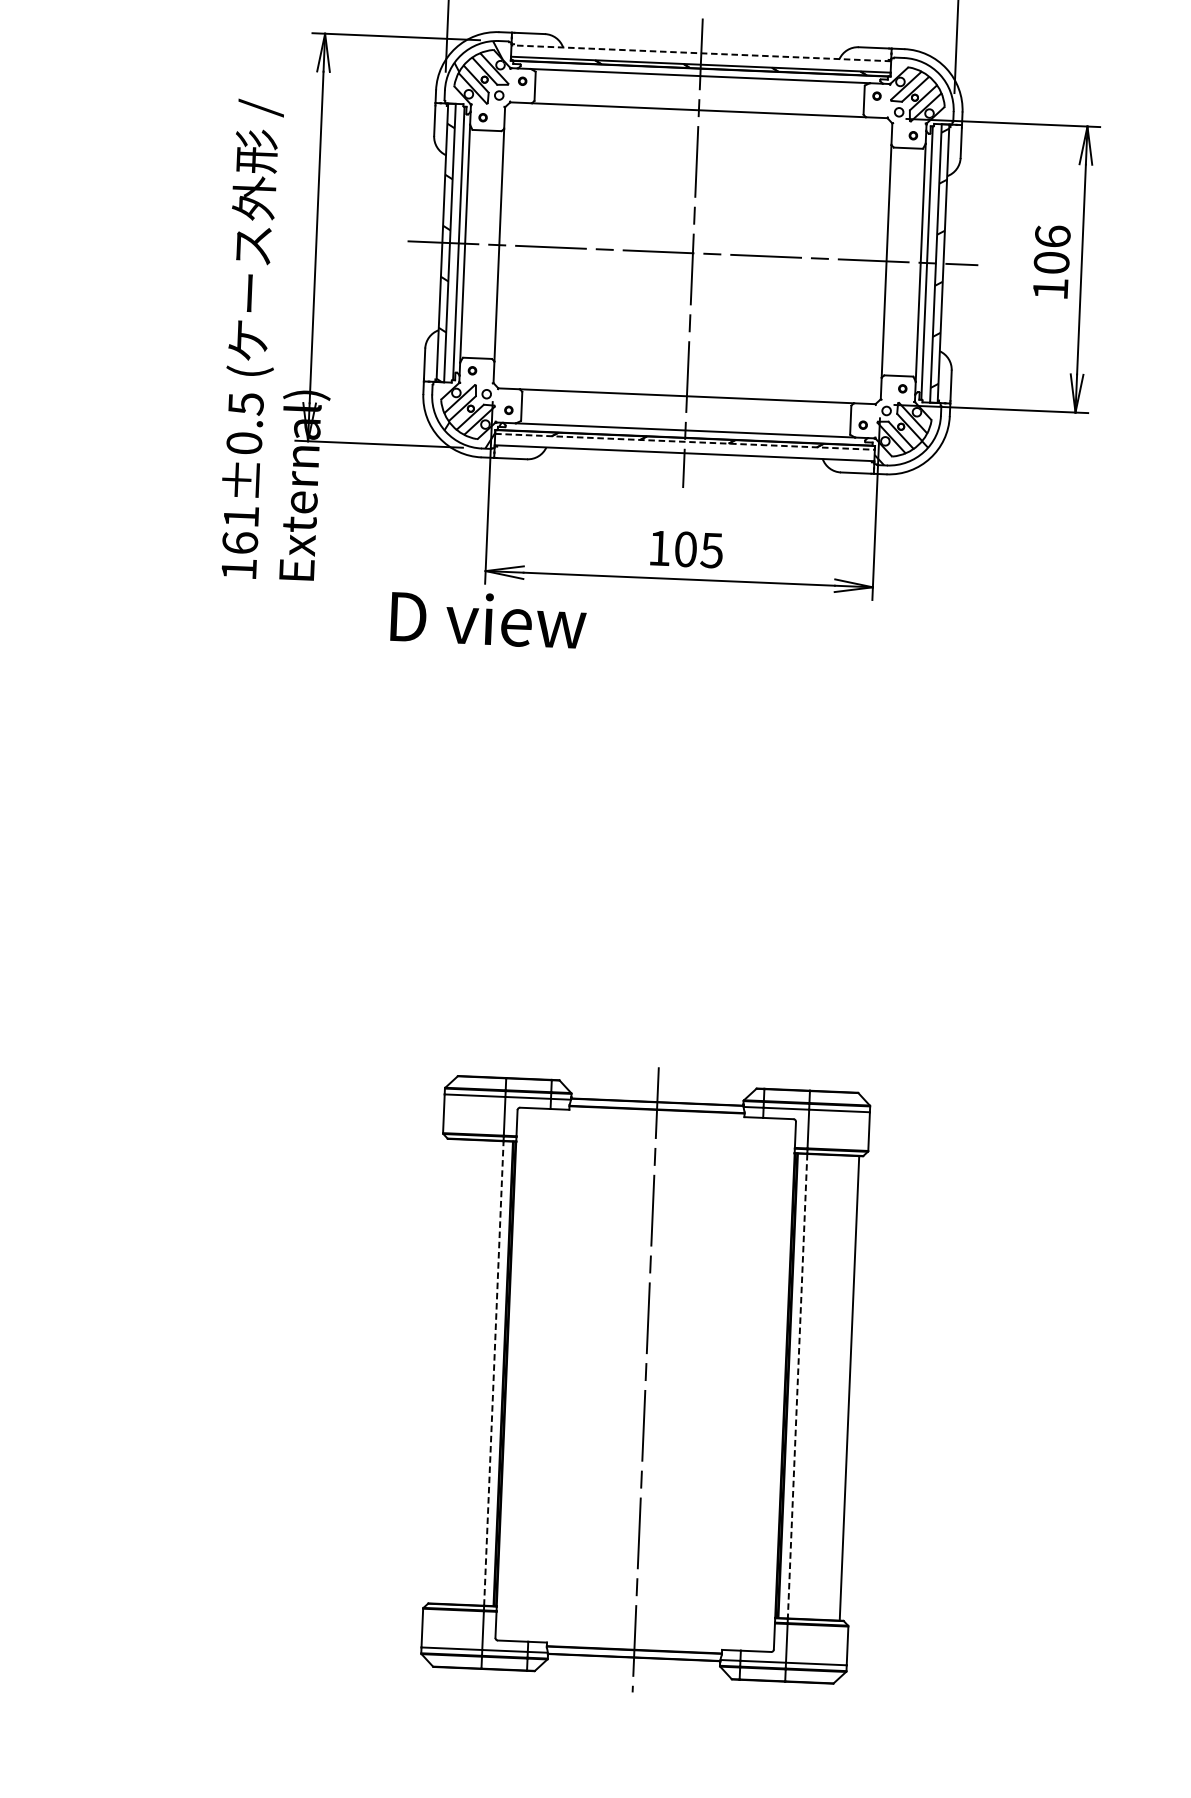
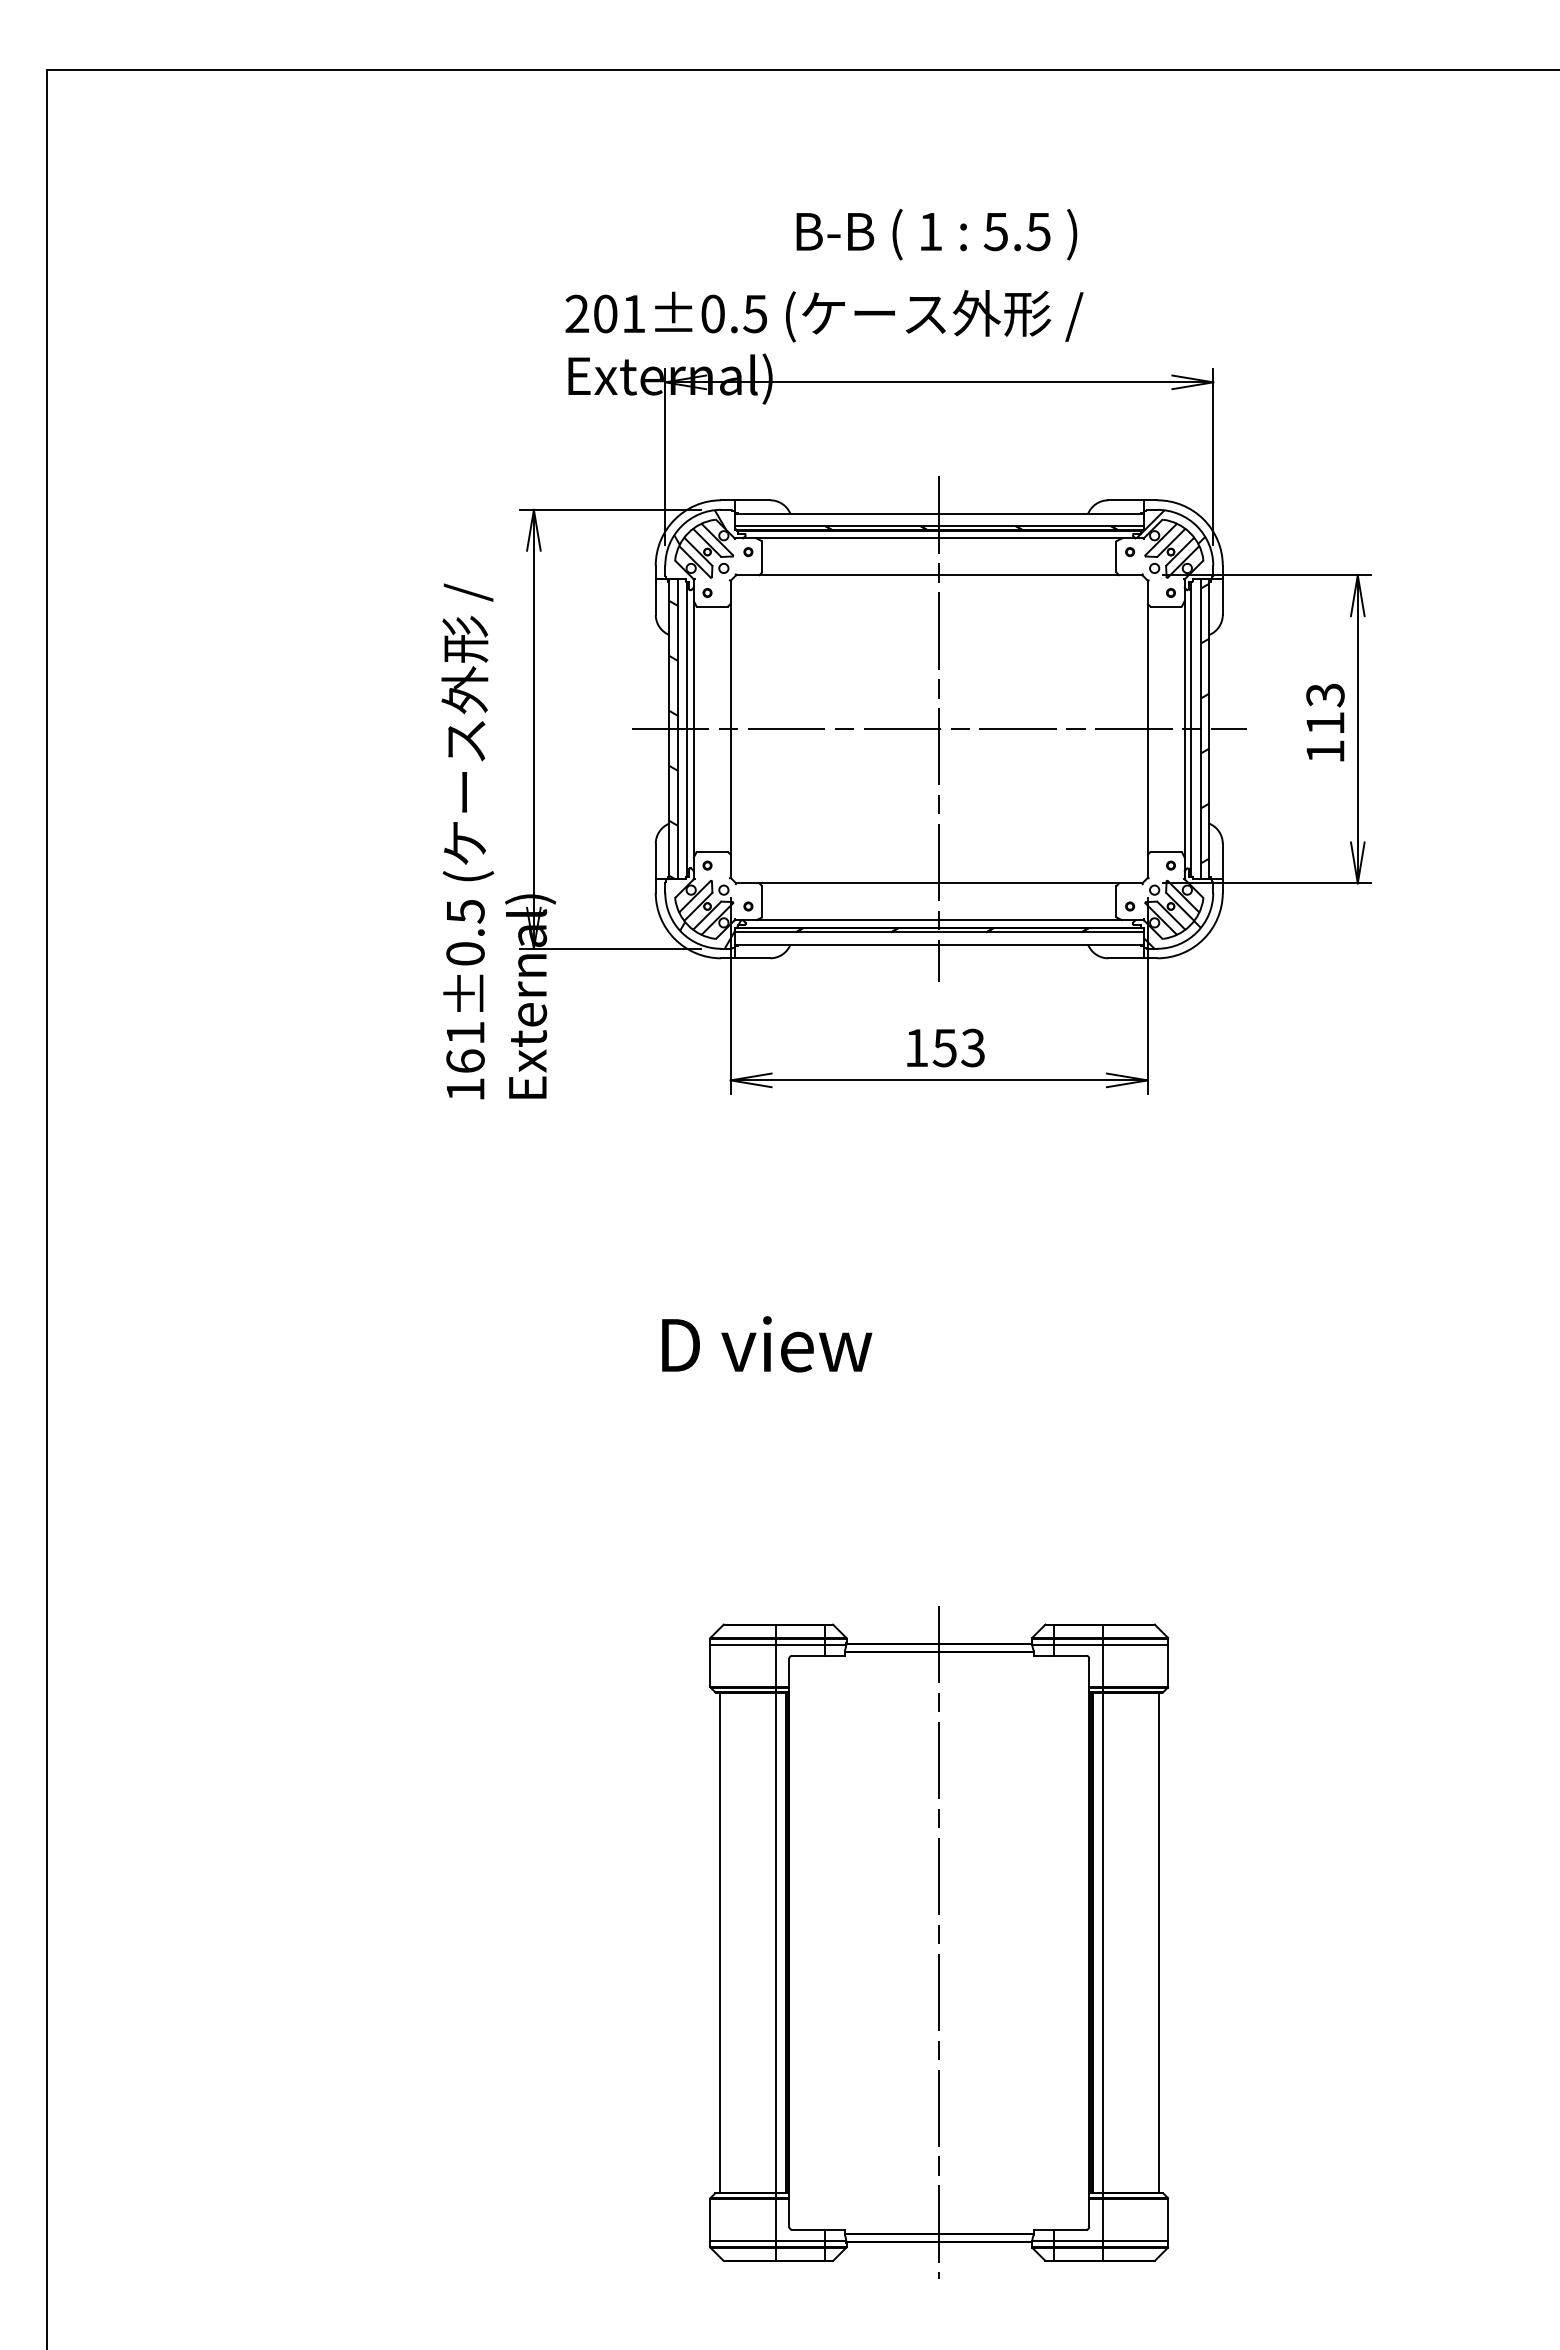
line: (700, 52) -> (938, 513), dashed -> solid
hatch: (915, 73) -> (1170, 526), added
text: (1052, 248) -> (1325, 708), 106 -> 113
line: (685, 441) -> (939, 932), dashed -> solid
text: (698, 549) -> (958, 1047), 105 -> 153
text: (489, 619) -> (767, 1344), moved
line: (441, 1371) -> (719, 1942), added
line: (493, 1373) -> (775, 1942), dashed -> solid
line: (797, 1386) -> (1102, 1943), dashed -> solid

